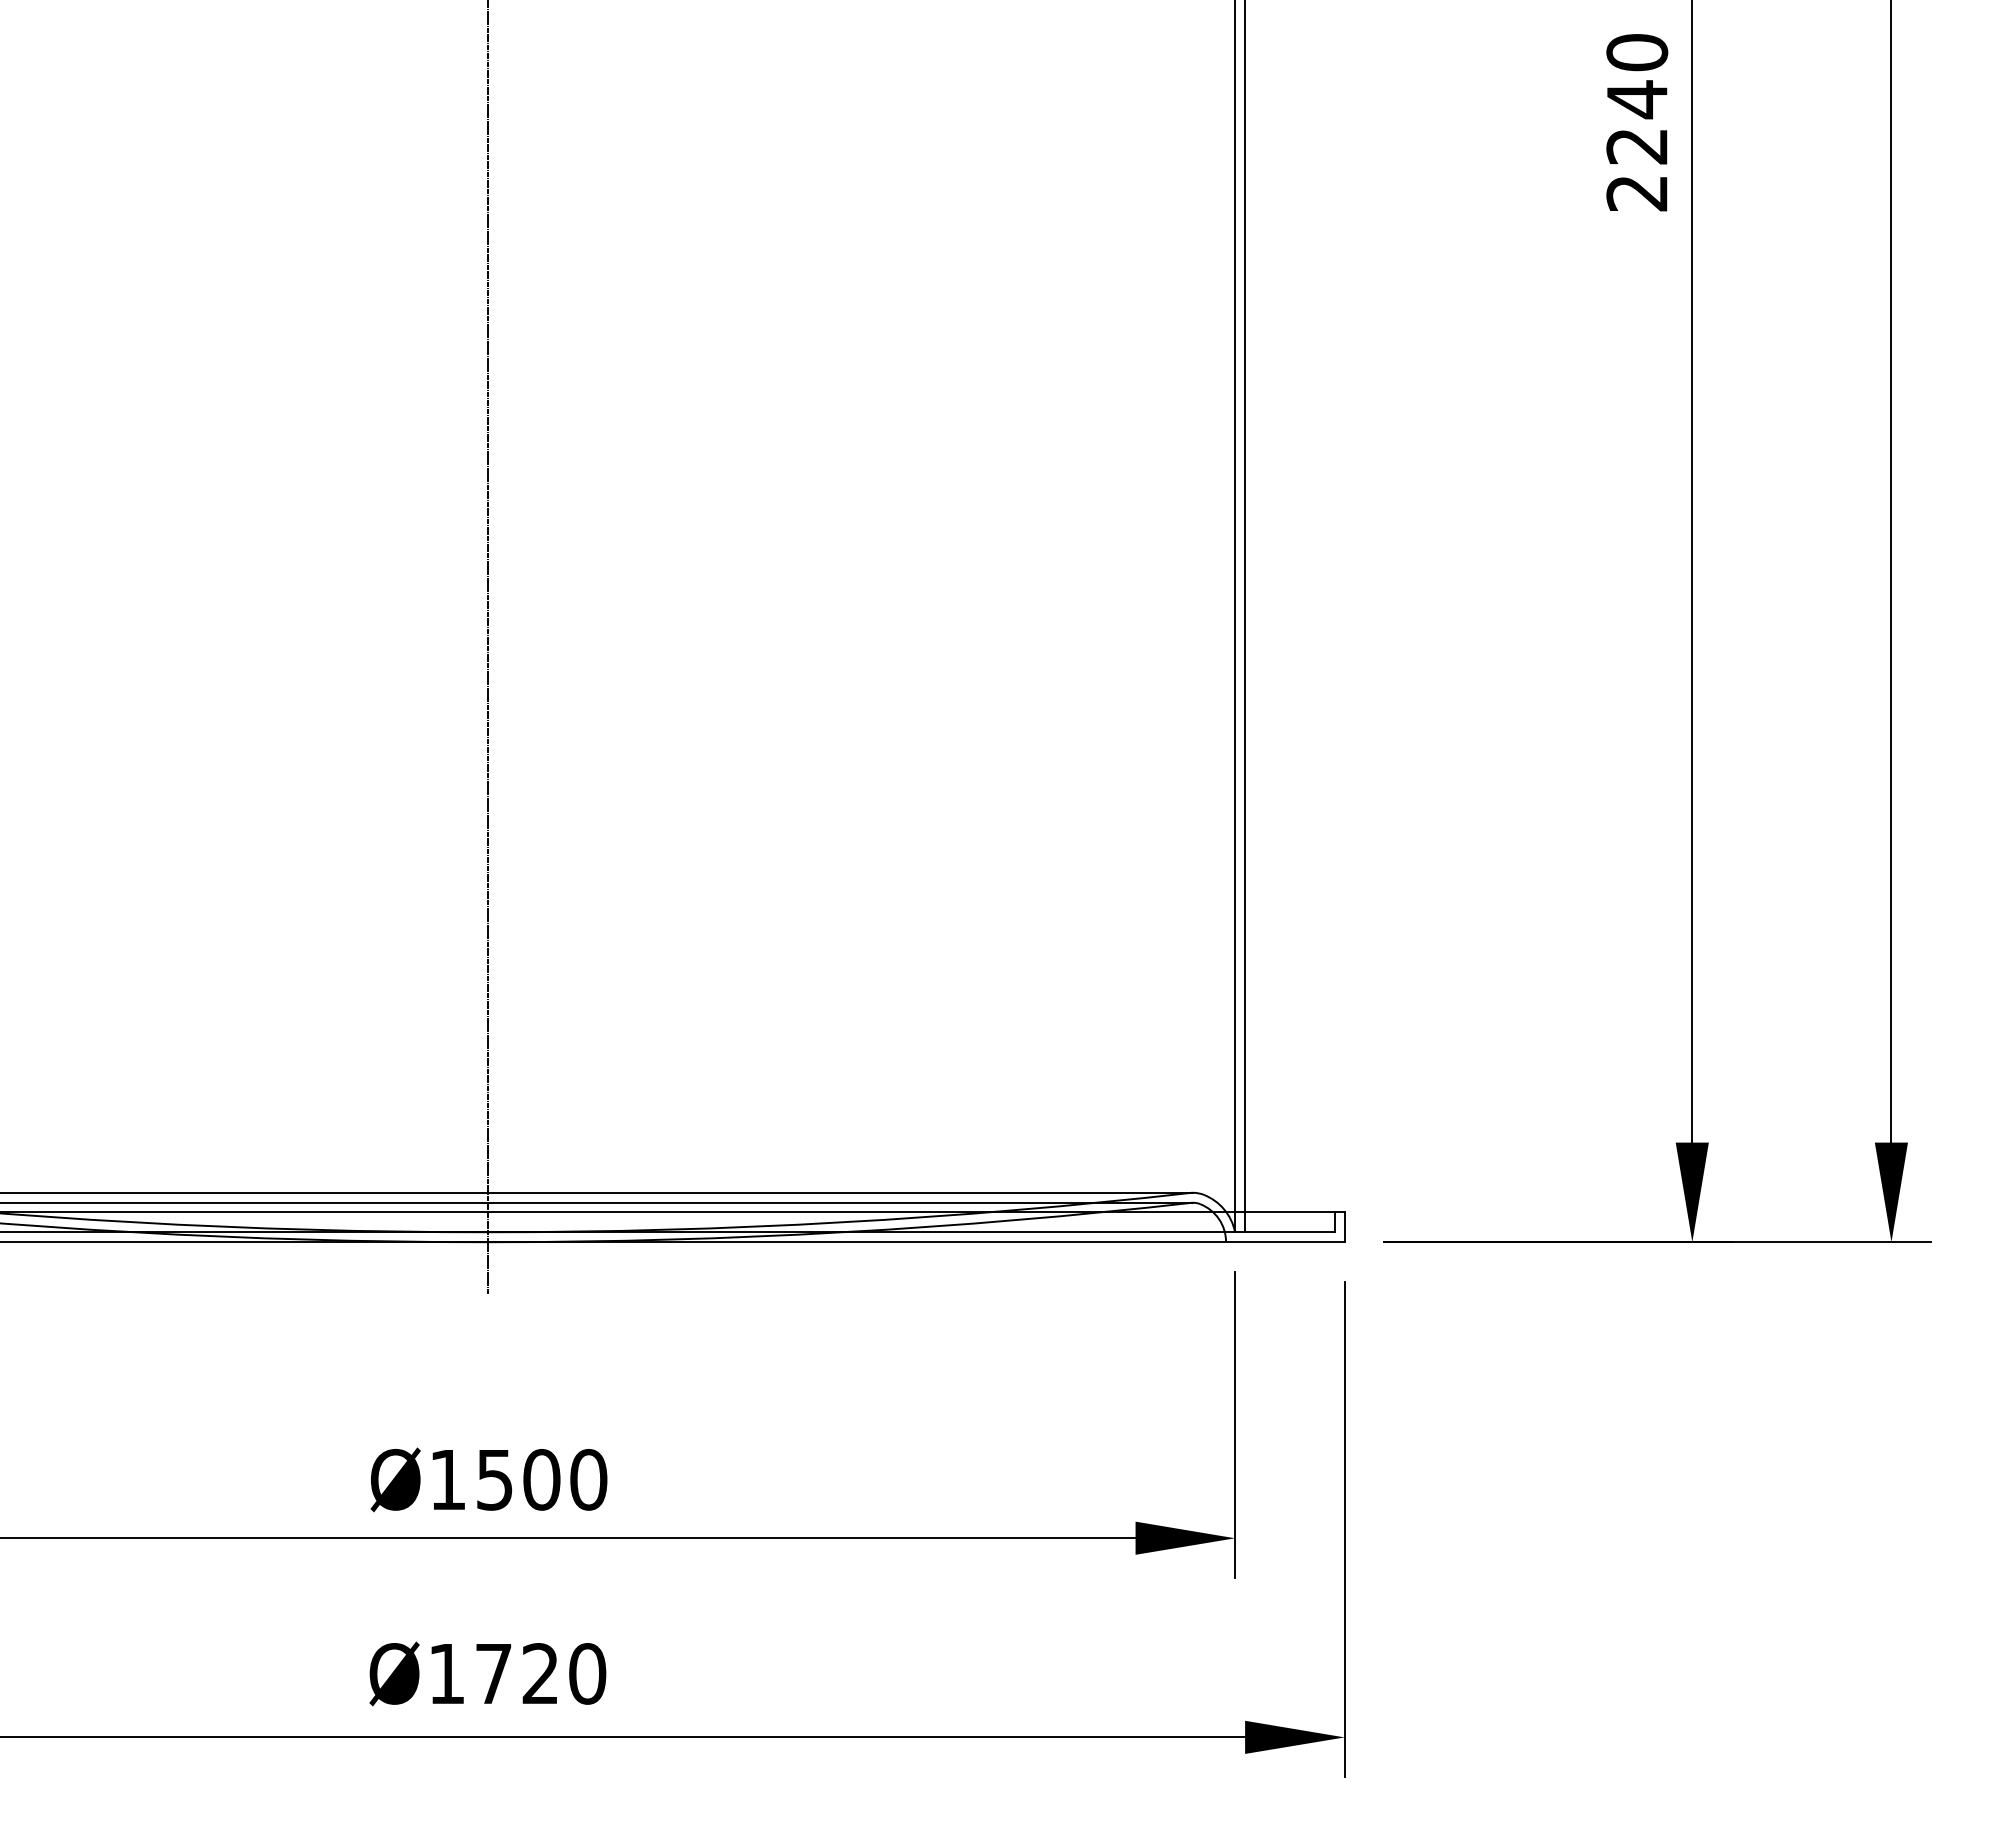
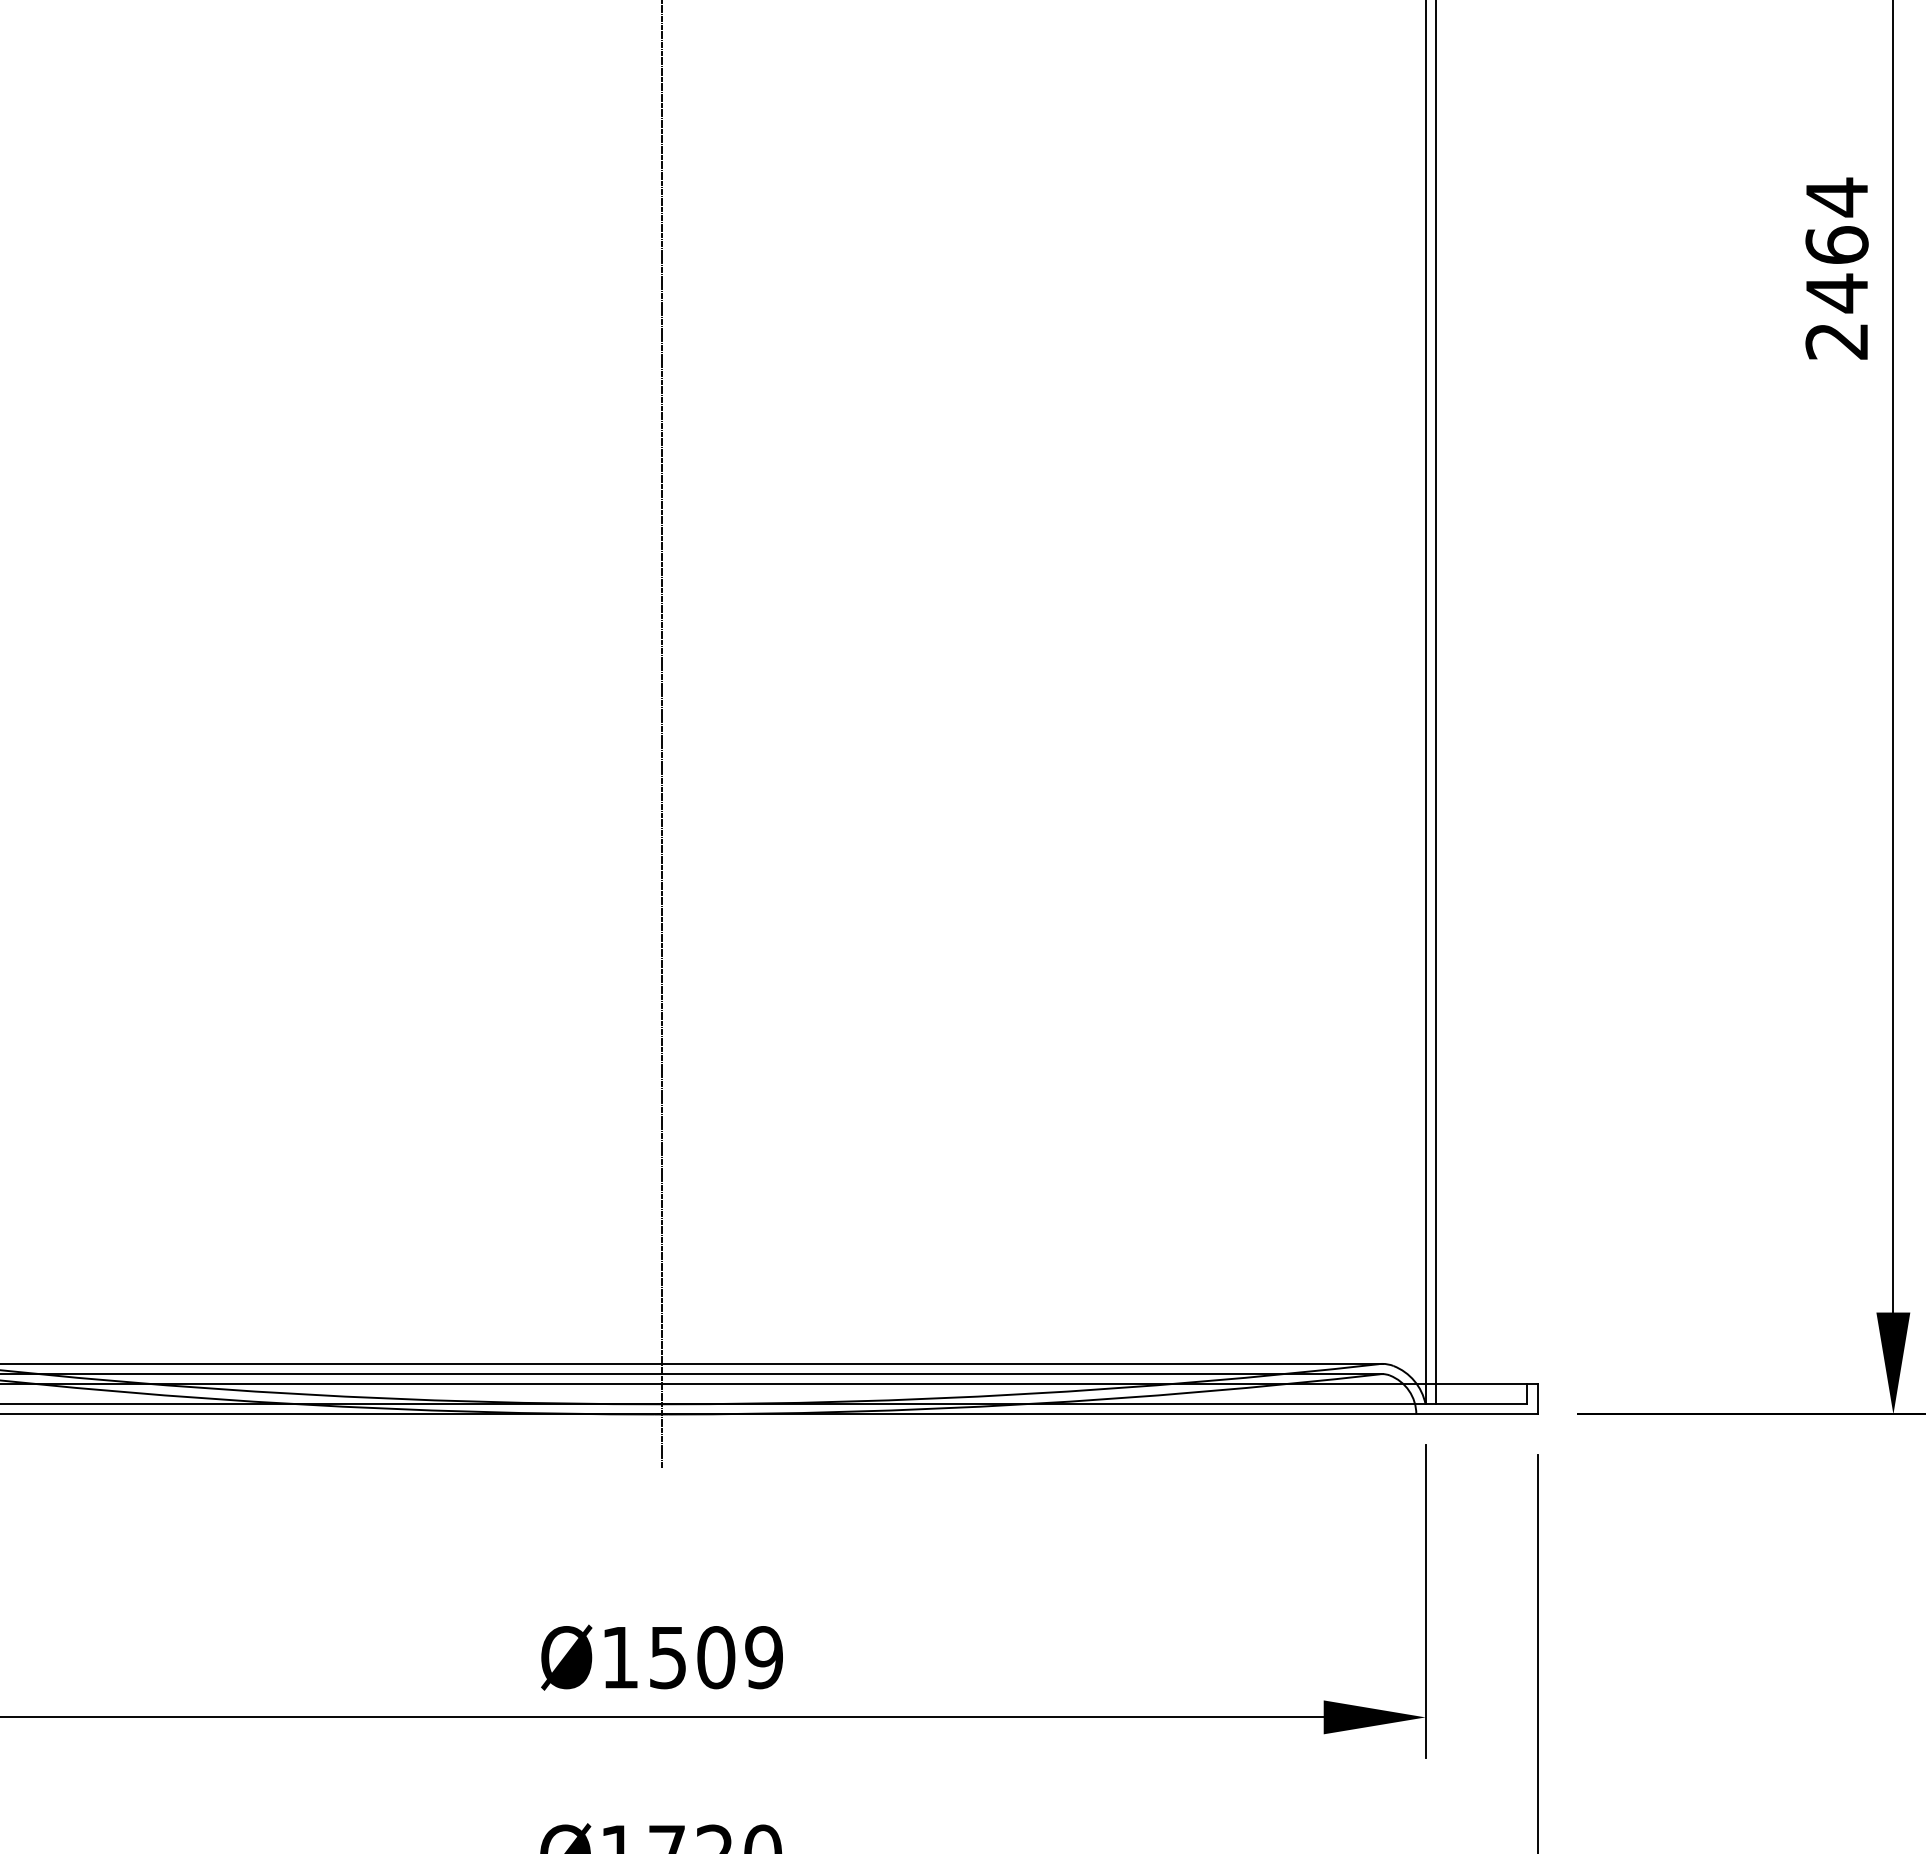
text: (1637, 99) -> (1837, 245), 2240 -> 2464
text: (588, 1479) -> (763, 1657), Ø1500 -> Ø1509

